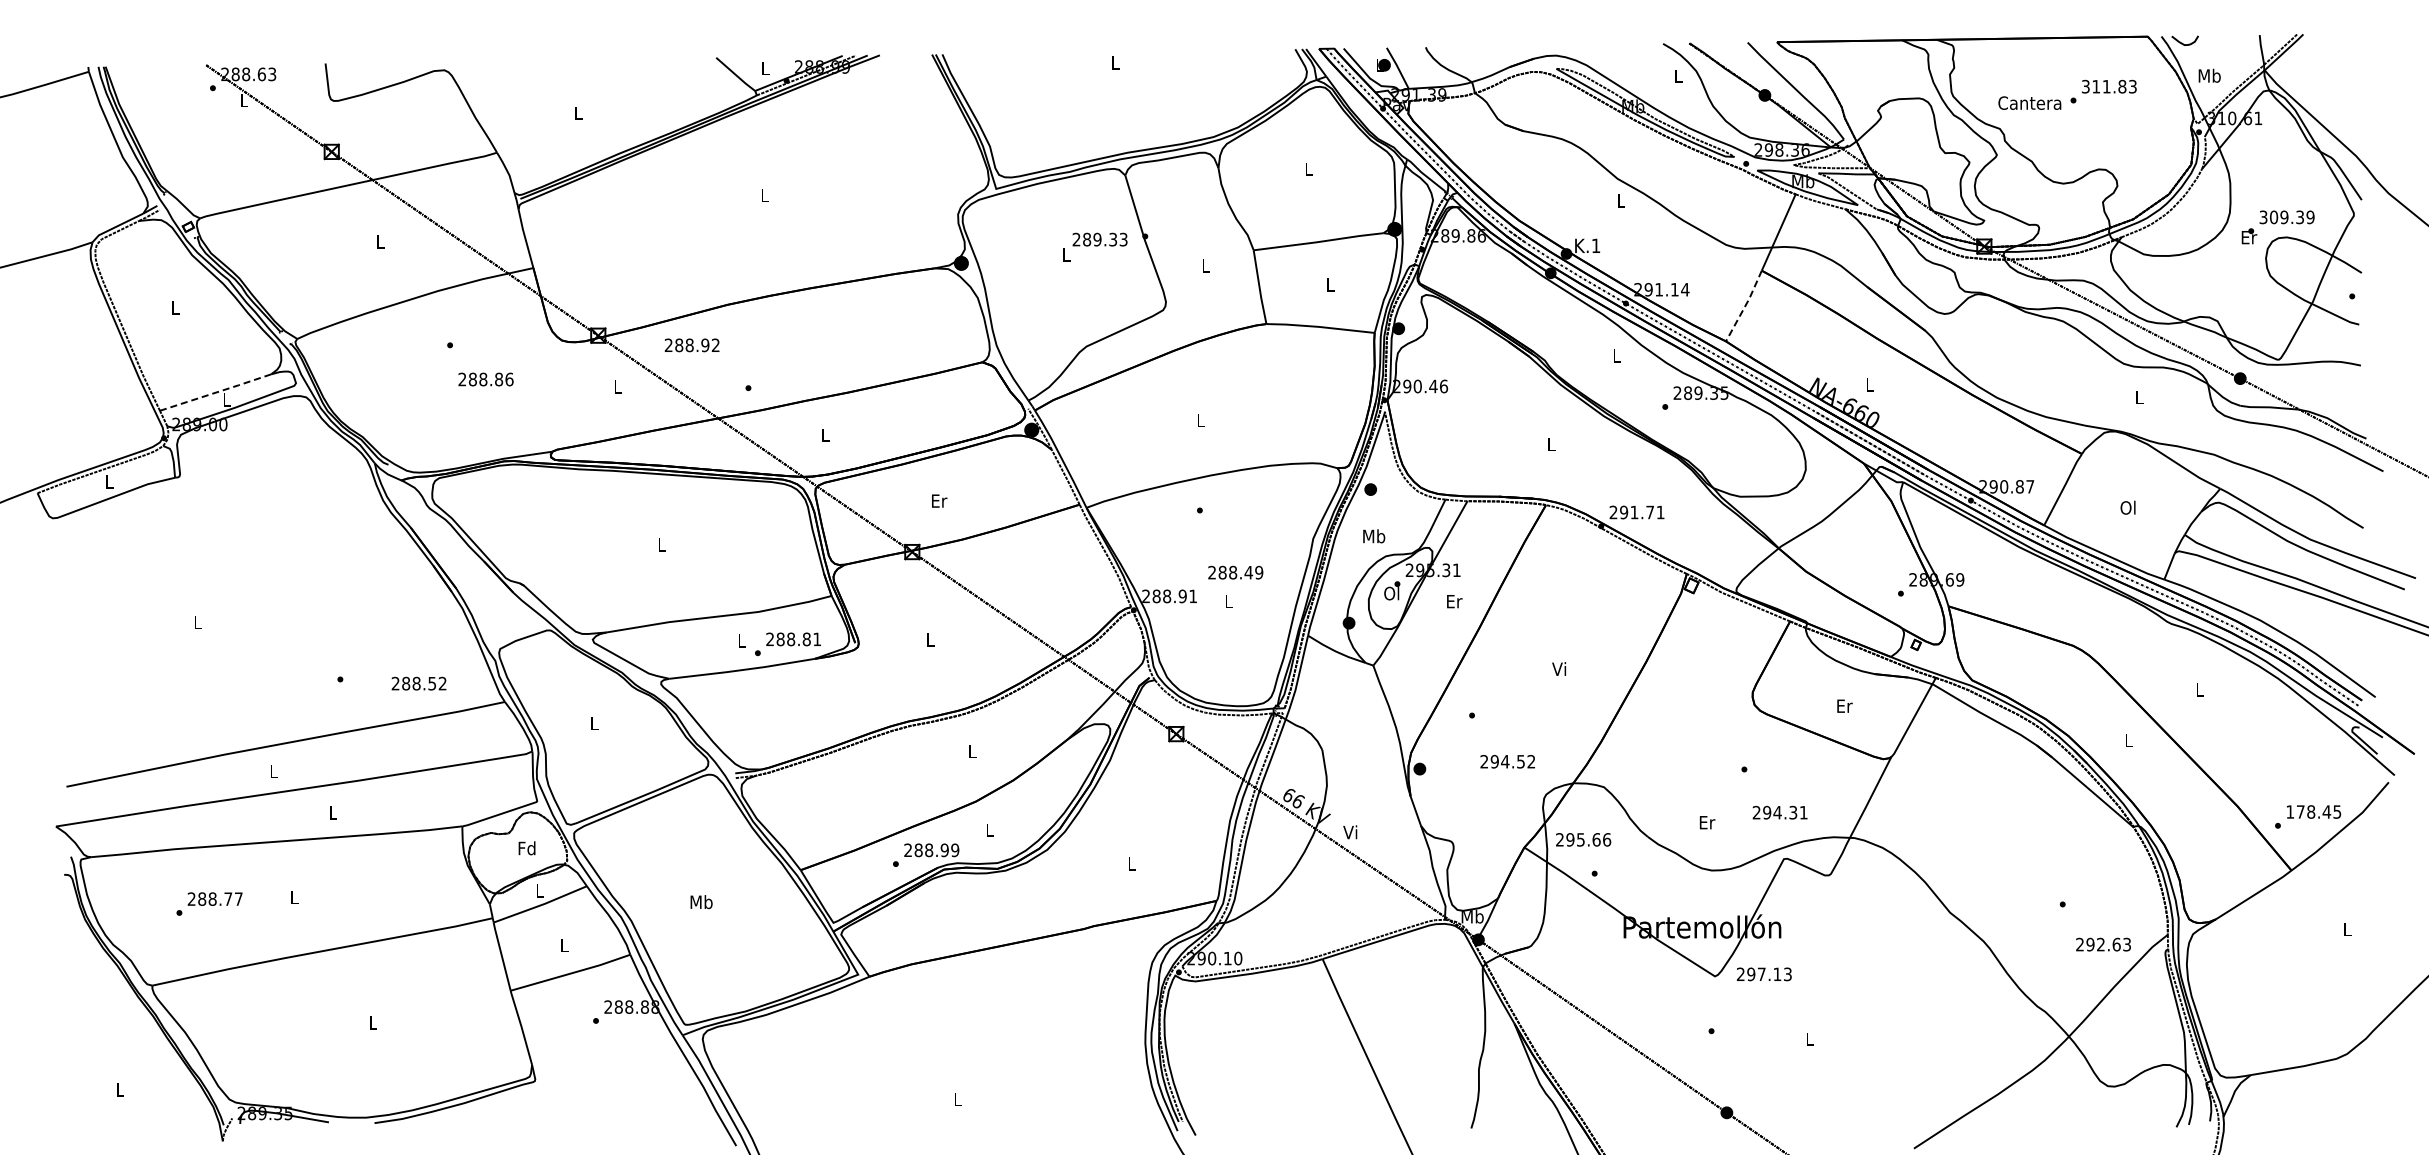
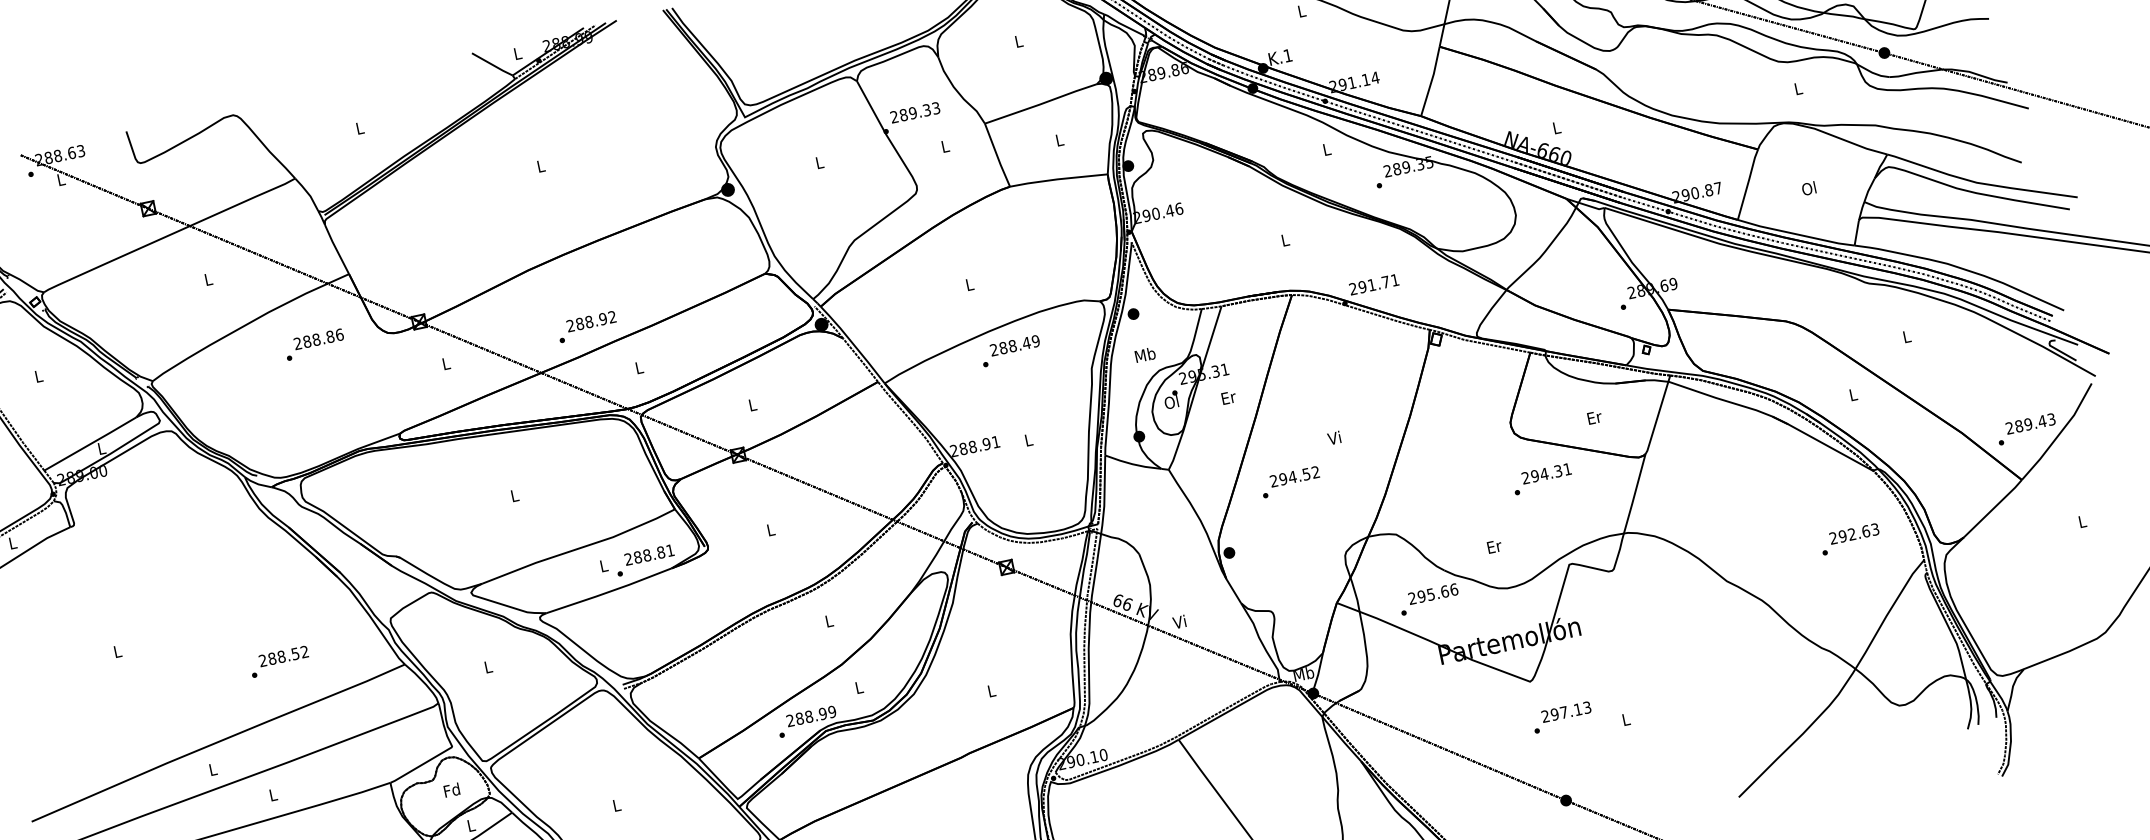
text: (1099, 239) -> (914, 112), moved
line: (1745, 306) -> (1431, 81), dashed -> solid
text: (691, 345) -> (590, 321), moved
text: (485, 379) -> (318, 339), moved
line: (216, 392) -> (91, 443), dashed -> solid
text: (939, 500) -> (752, 404), Er -> L
text: (1235, 572) -> (1014, 345), moved
text: (418, 683) -> (283, 656), moved
text: (1507, 761) -> (1294, 476), moved
text: (2313, 811) -> (2030, 423), 178.45 -> 289.43
text: (1779, 812) -> (1546, 473), moved
text: (1583, 839) -> (1433, 593), moved
text: (701, 902) -> (616, 805), Mb -> L
text: (2103, 944) -> (1854, 533), moved
text: (1764, 974) -> (1566, 712), moved

